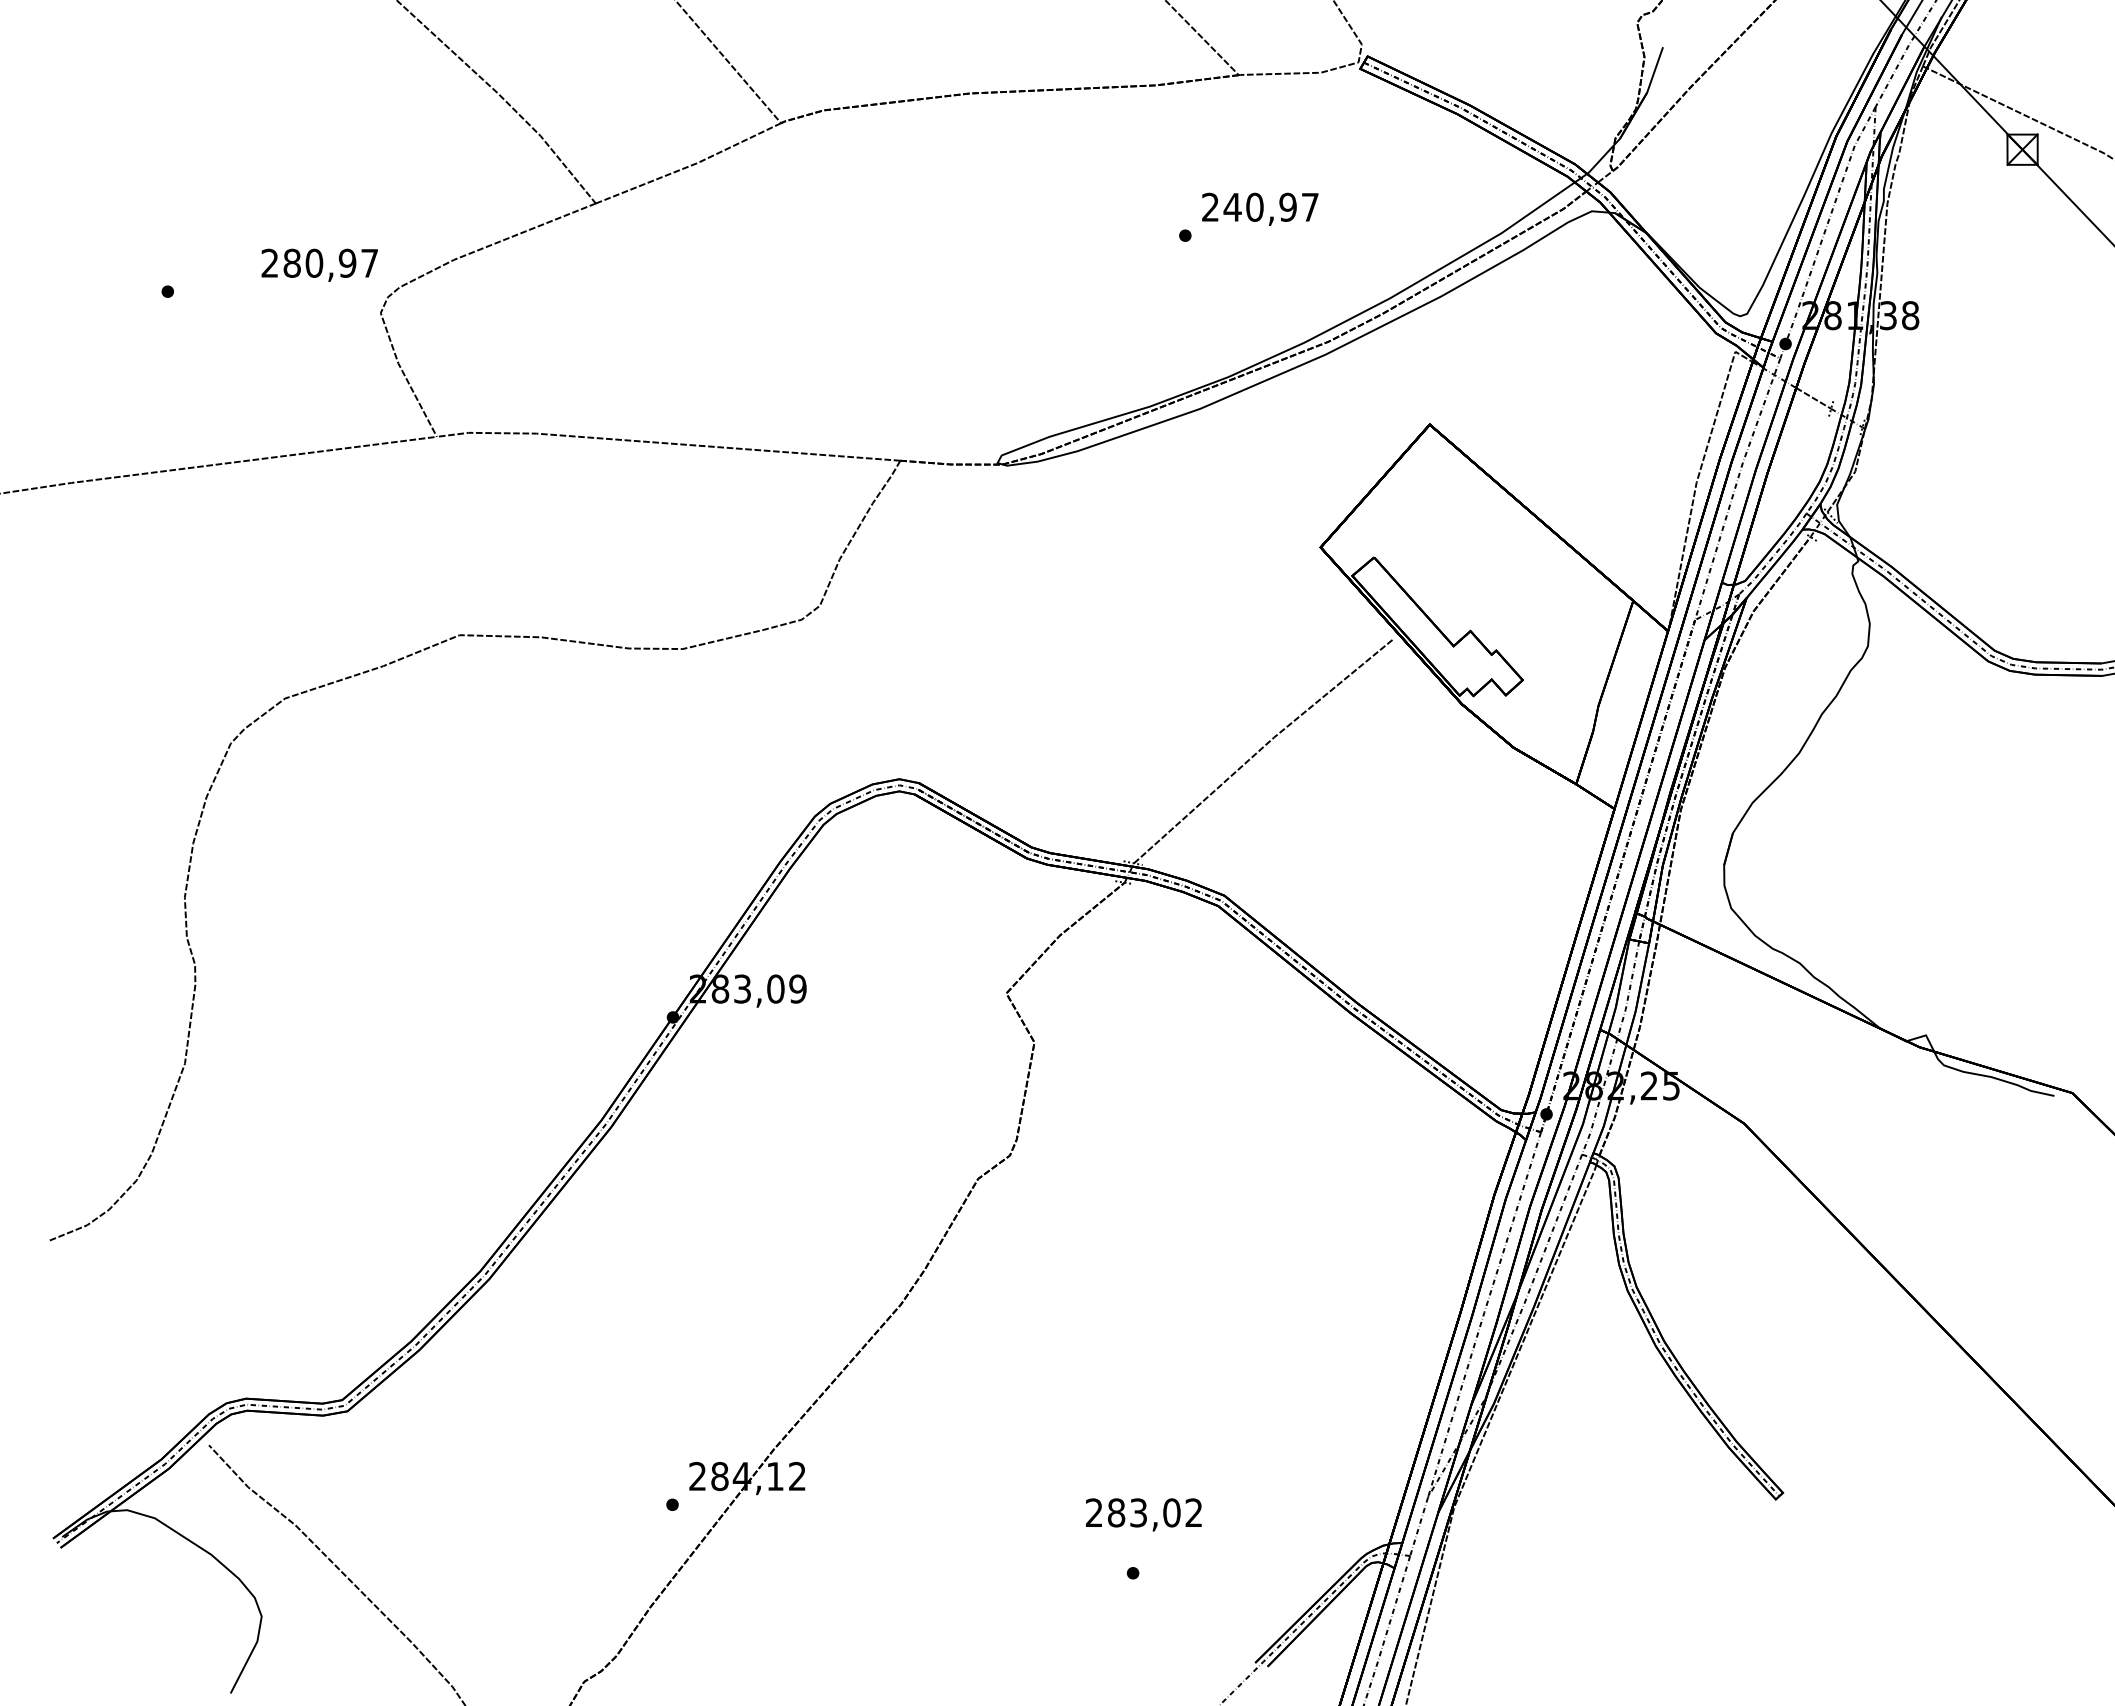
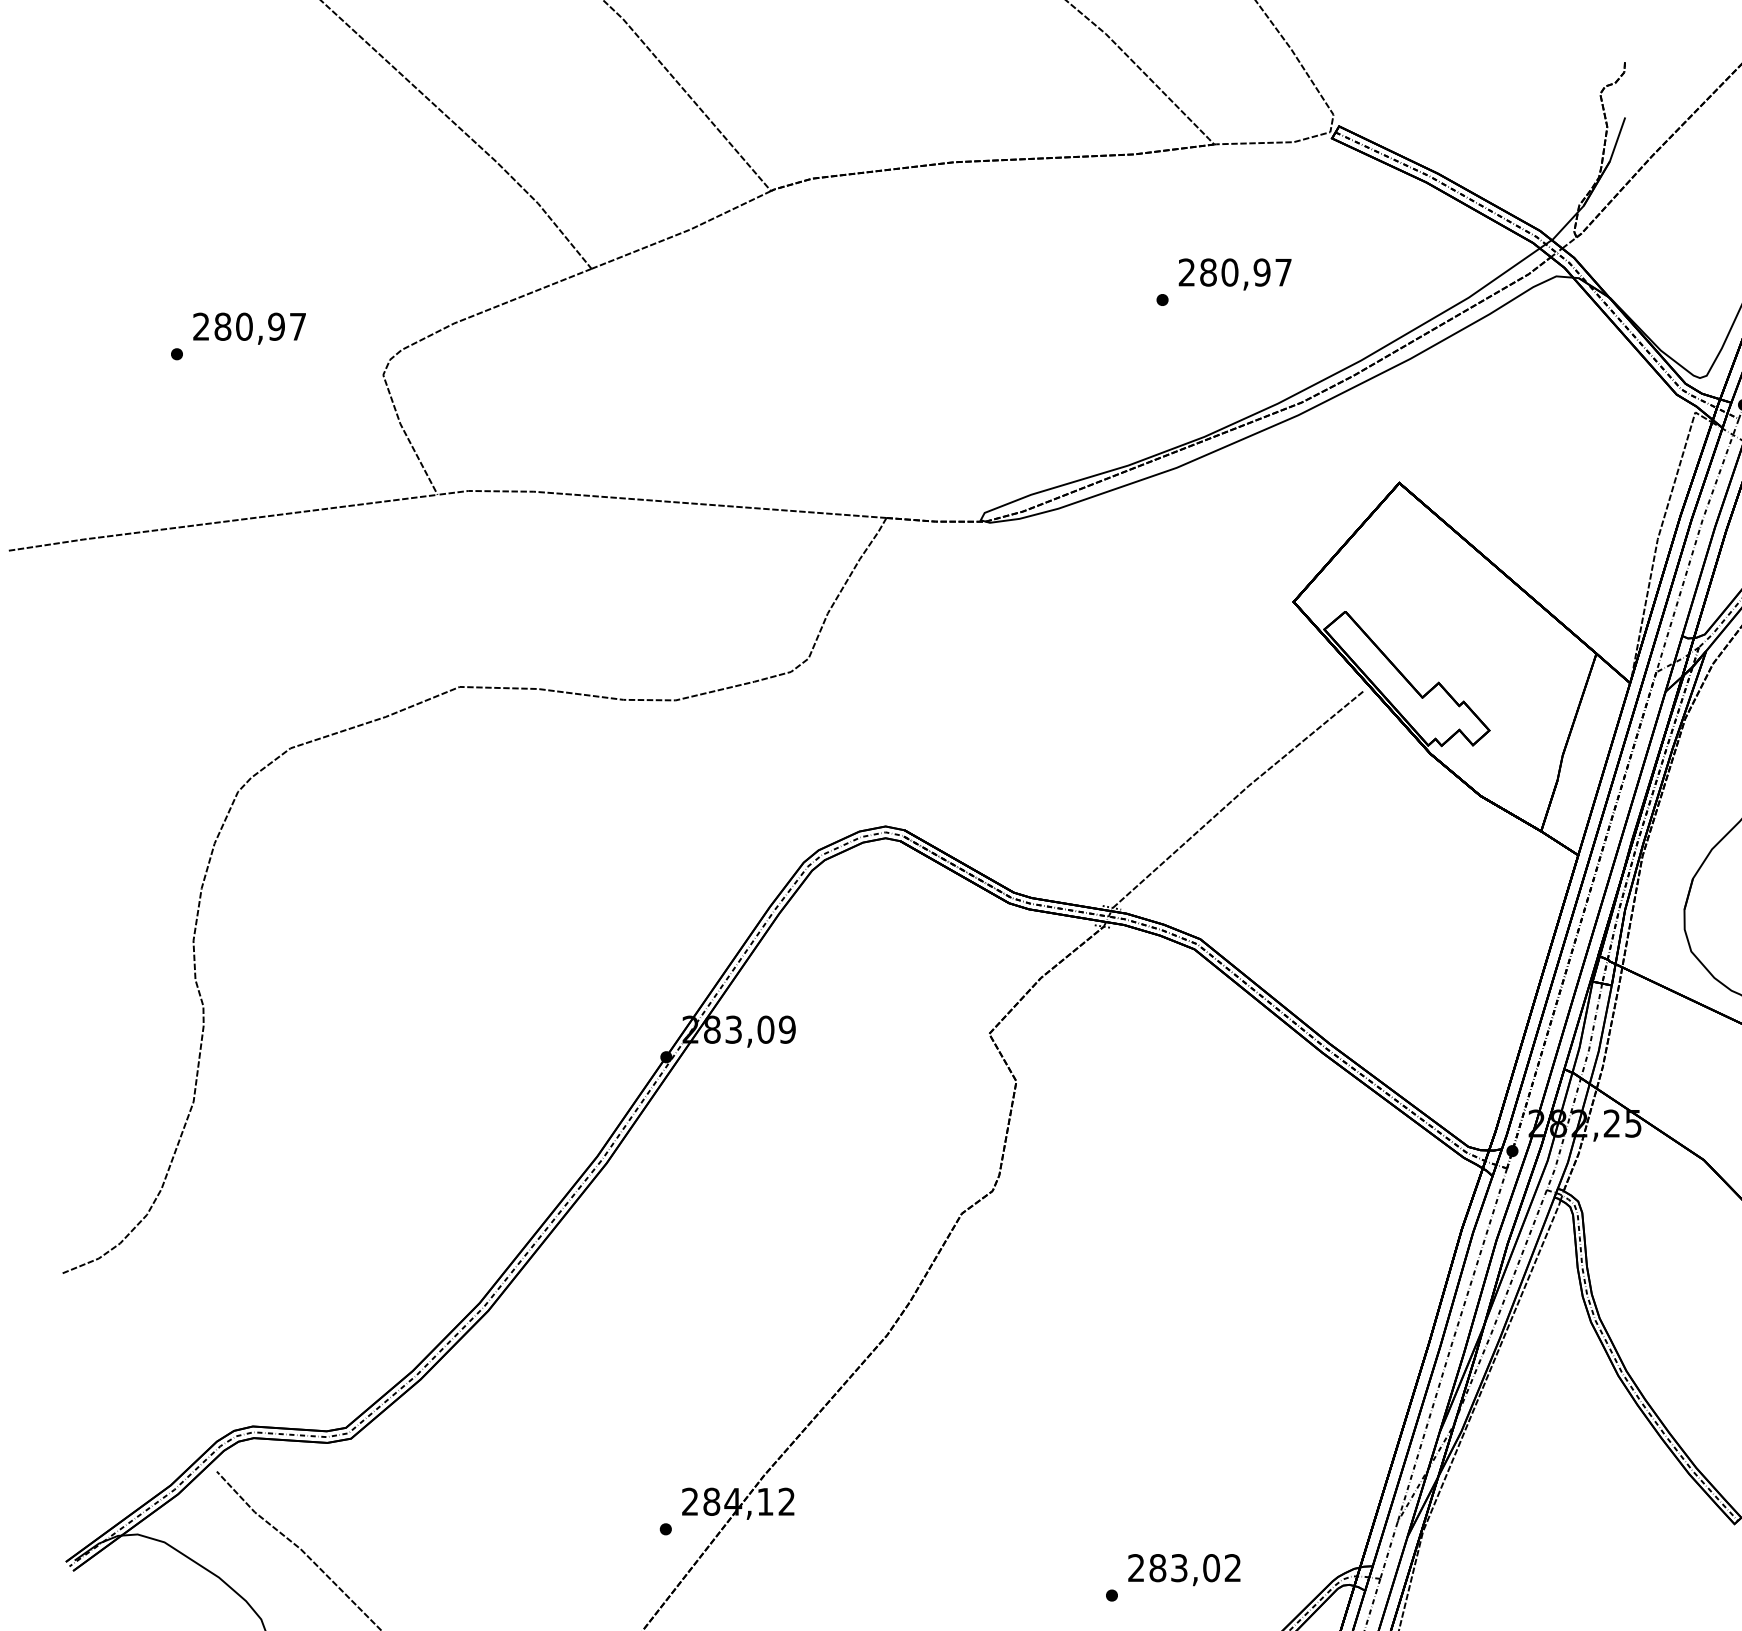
text: (1232, 206) -> (1208, 271), 240,97 -> 280,97
text: (319, 264) -> (249, 327), moved
text: (1143, 1514) -> (1184, 1569), moved

